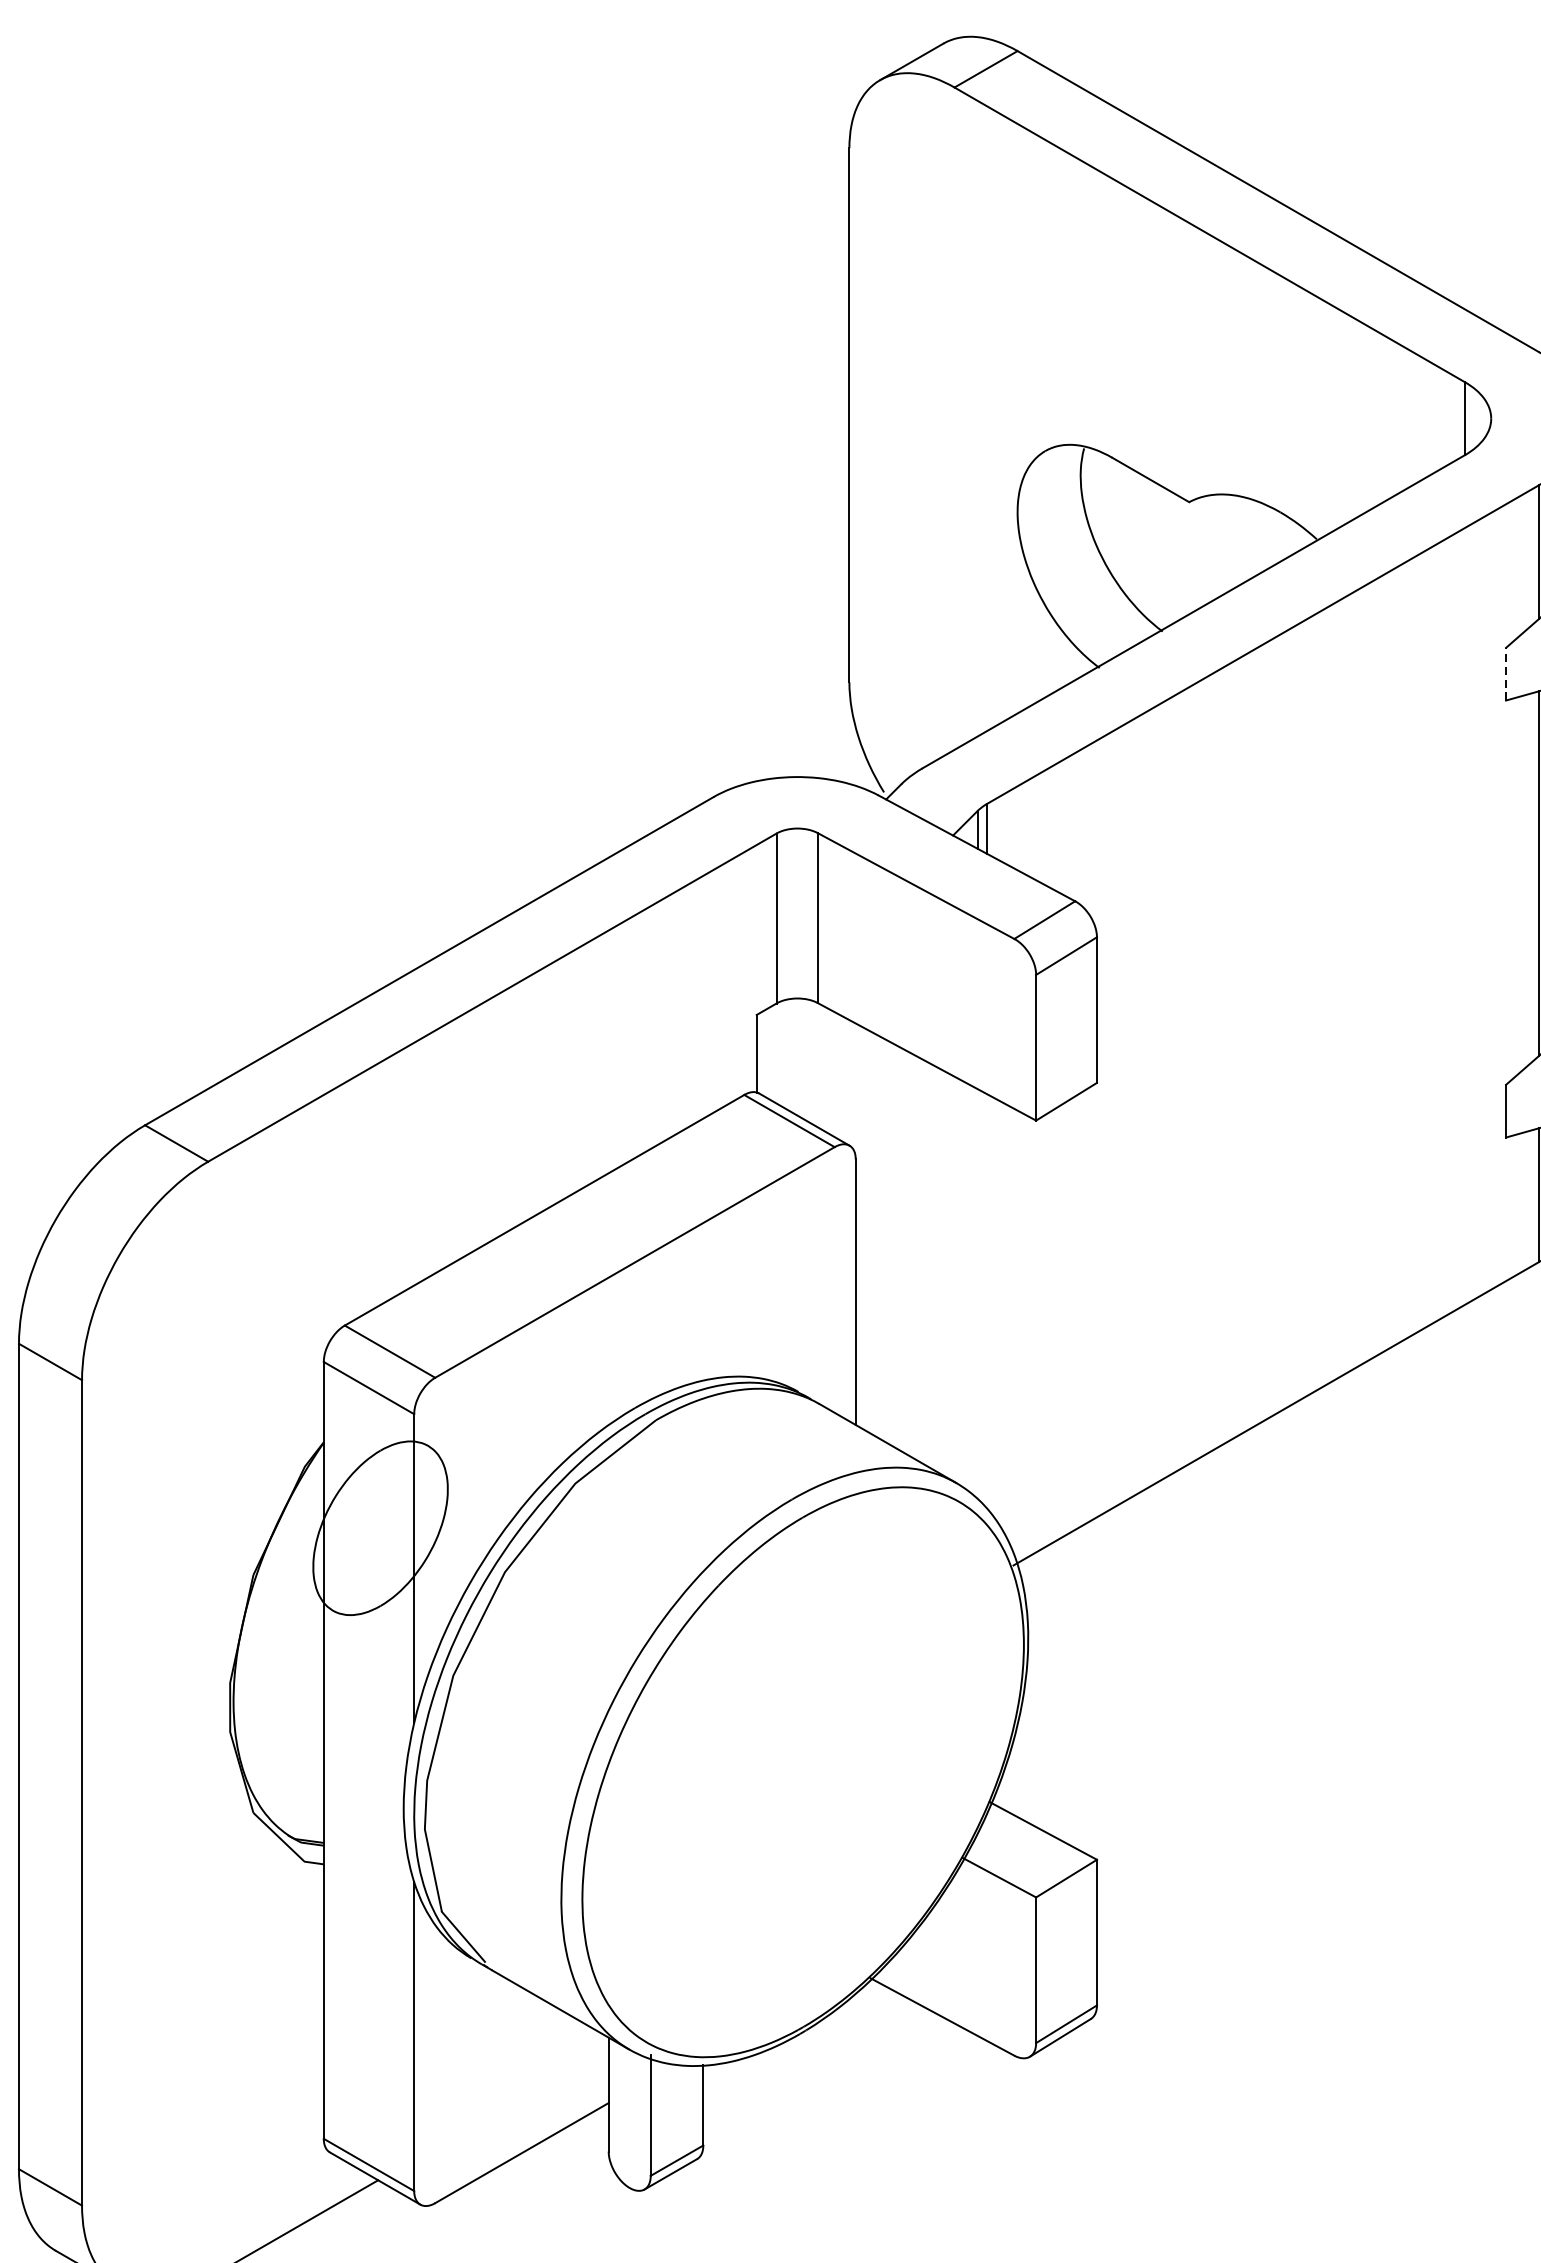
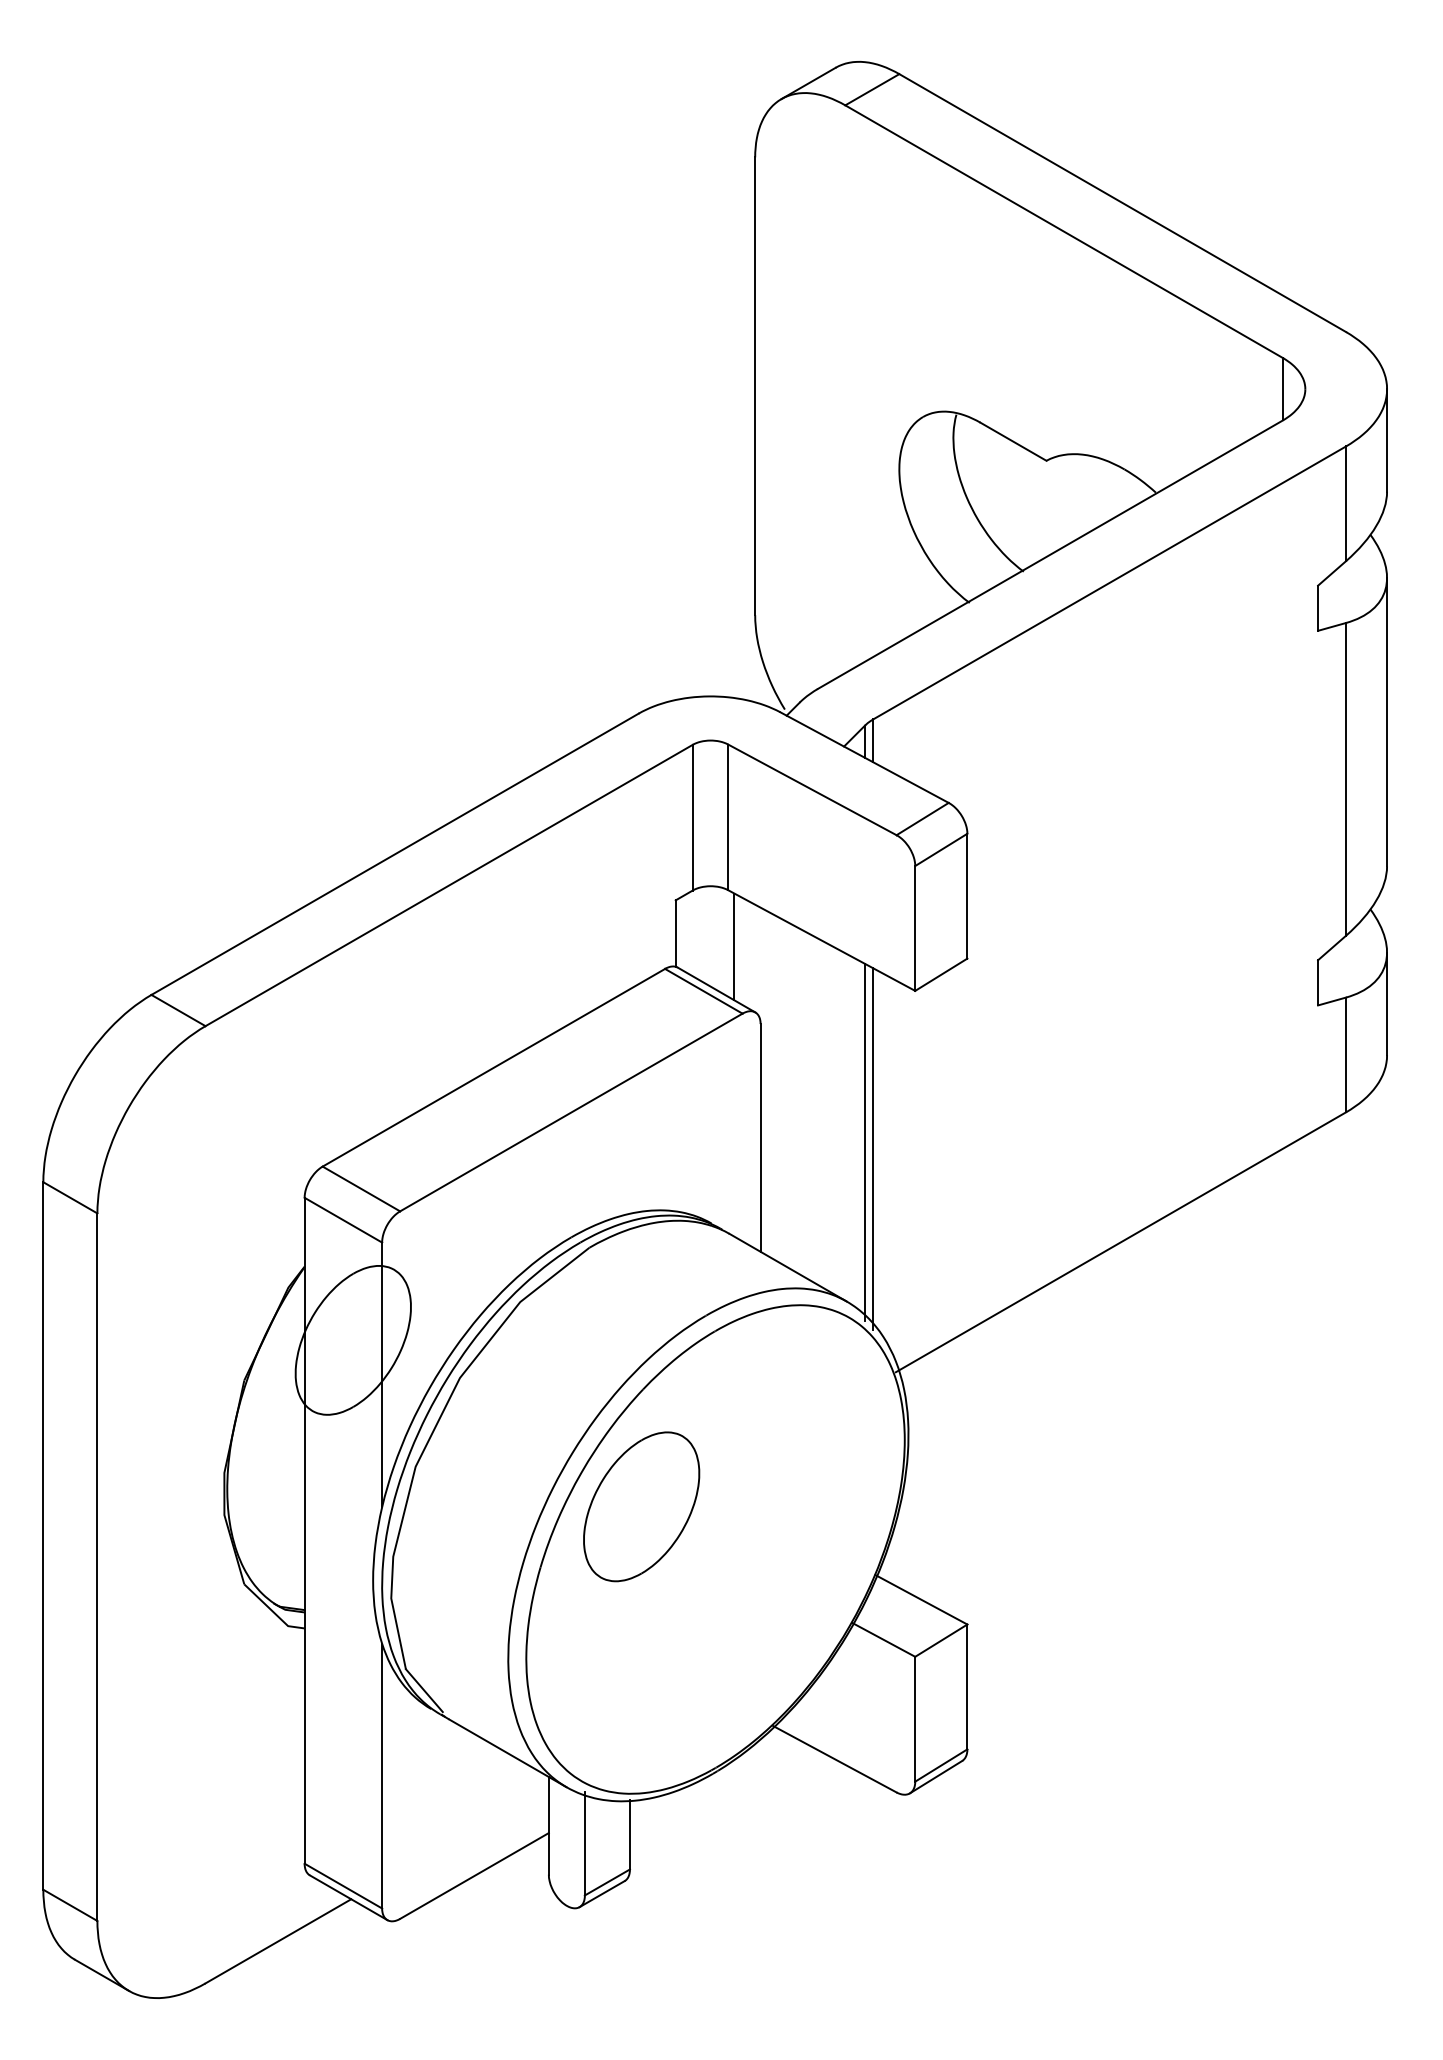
line: (1506, 674) -> (1318, 608), dashed -> solid
line: (825, 1068) -> (734, 946), added
line: (978, 1297) -> (865, 1142), added
line: (987, 1304) -> (873, 1148), added
part: (716, 1722) -> (641, 1506), added

